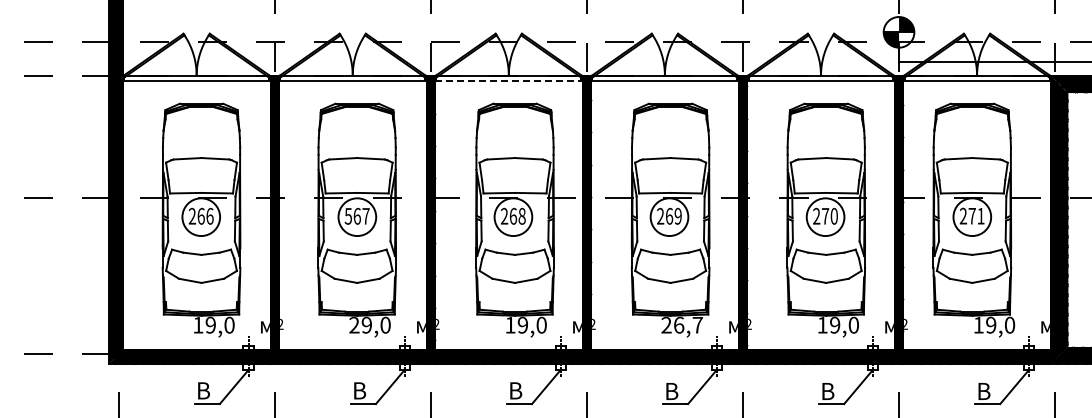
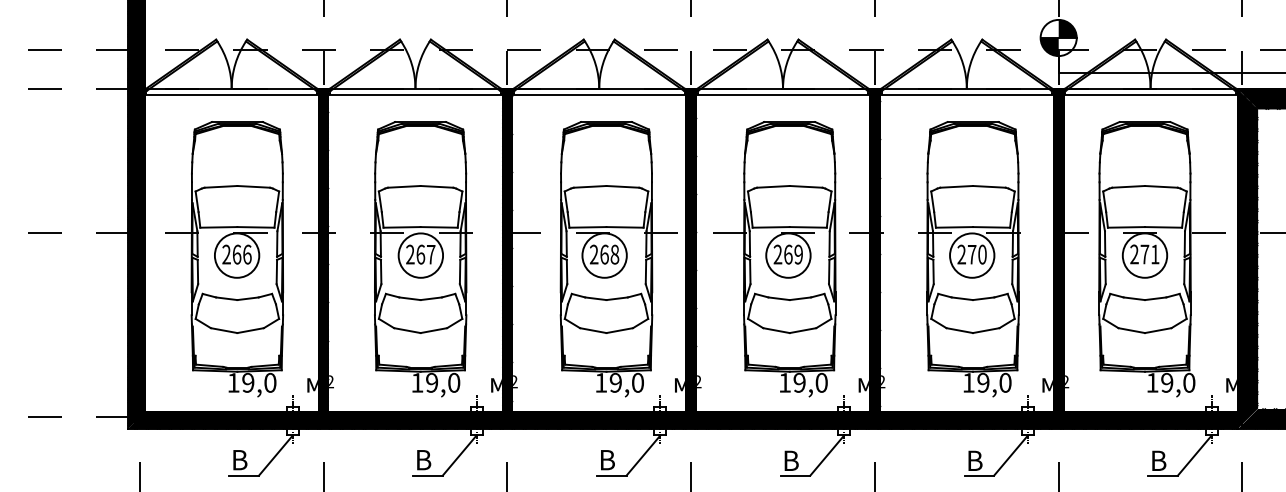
line: (508, 81) -> (598, 95), dashed -> solid
text: (348, 215) -> (410, 253), 567 -> 267
text: (681, 324) -> (802, 382), 26,7 -> 19,0
text: (354, 325) -> (417, 383), 29,0 -> 19,0

